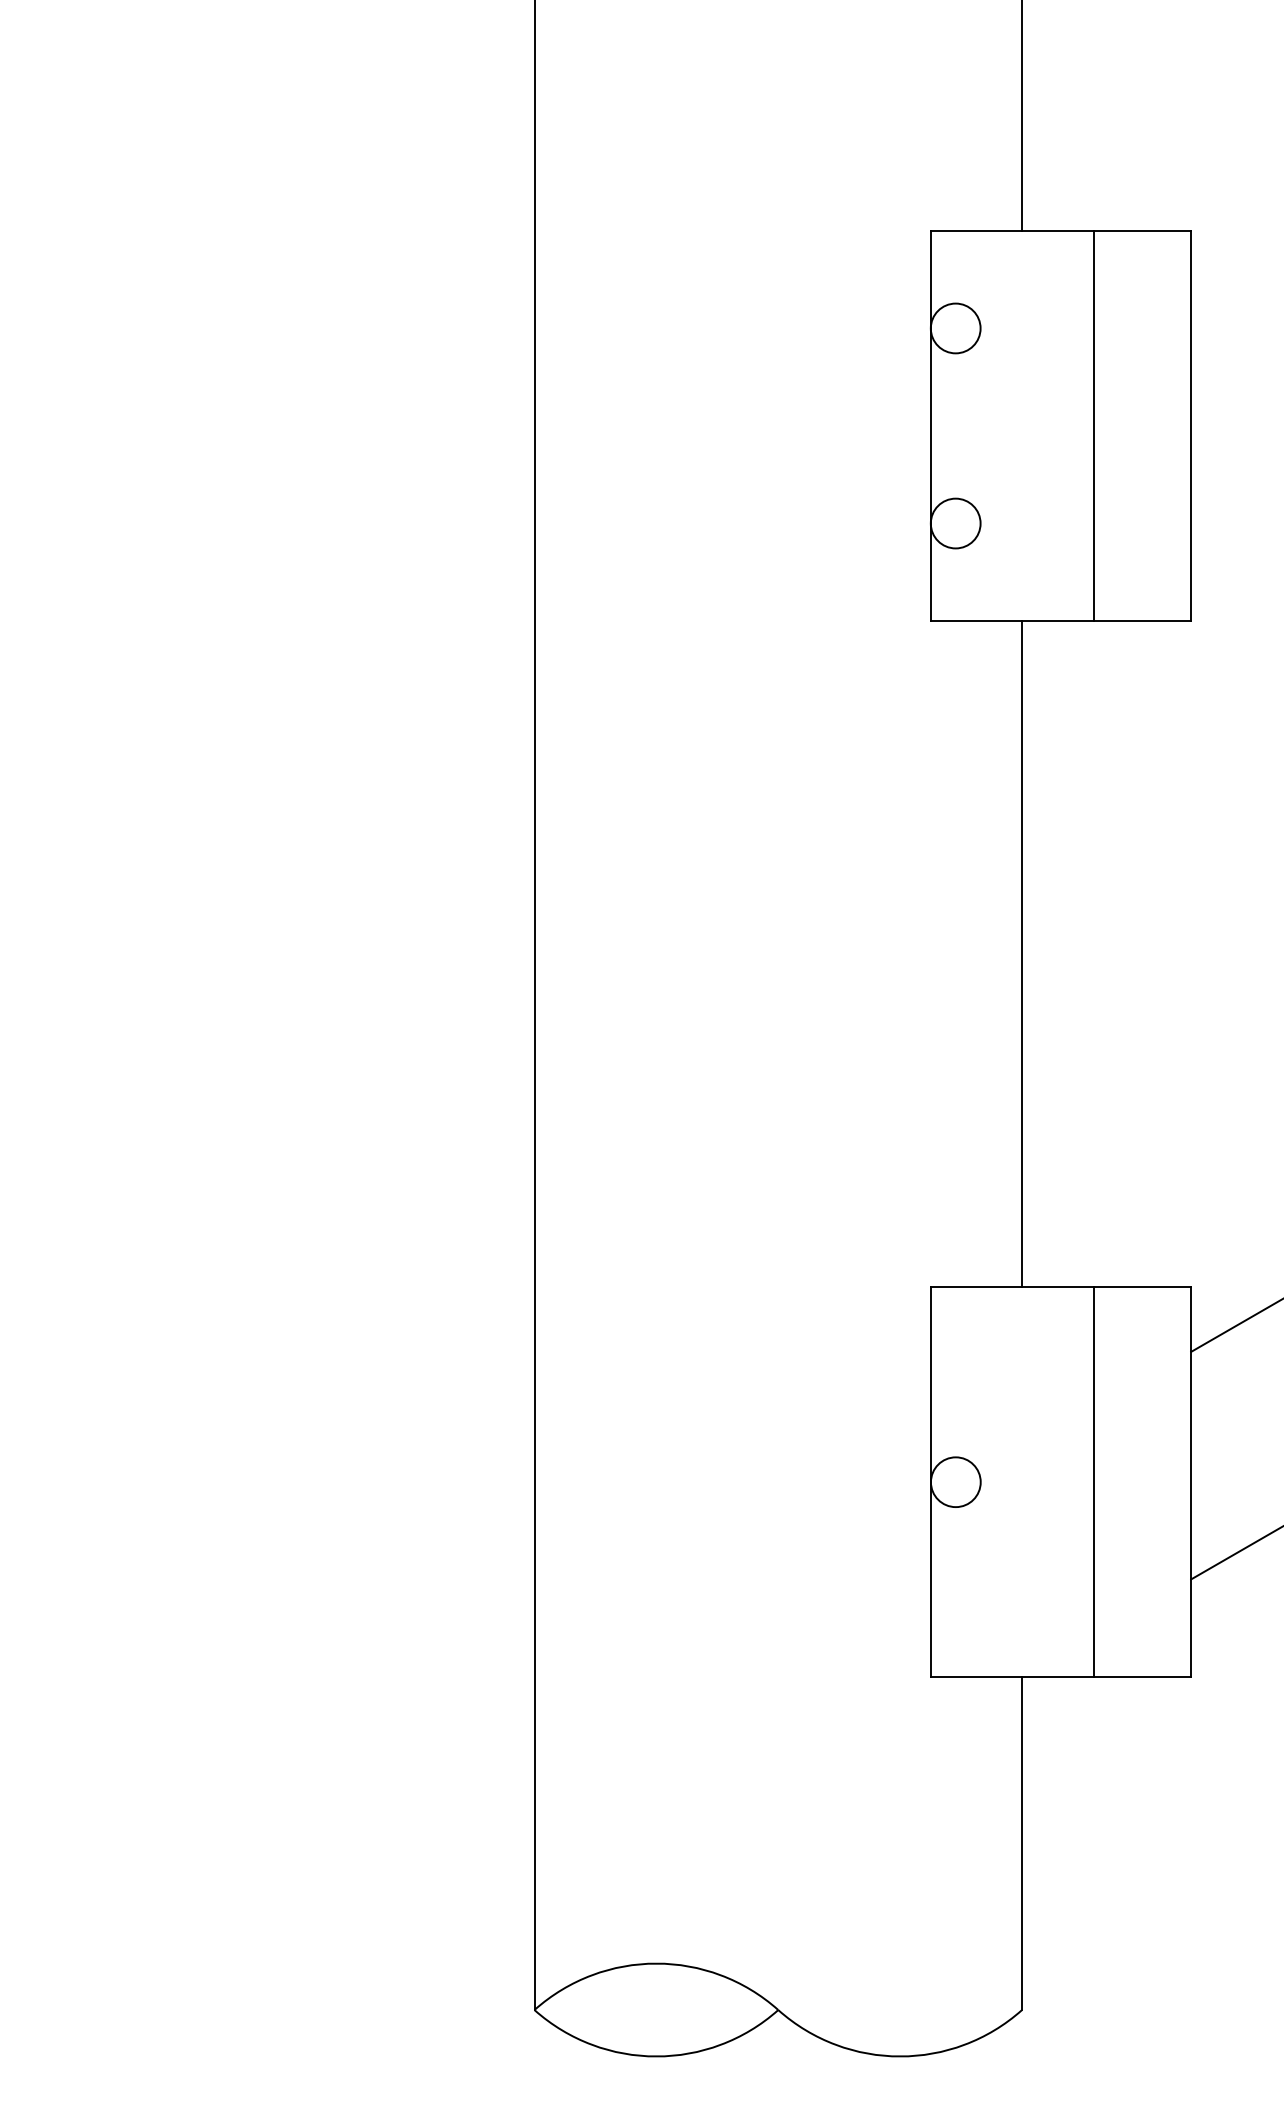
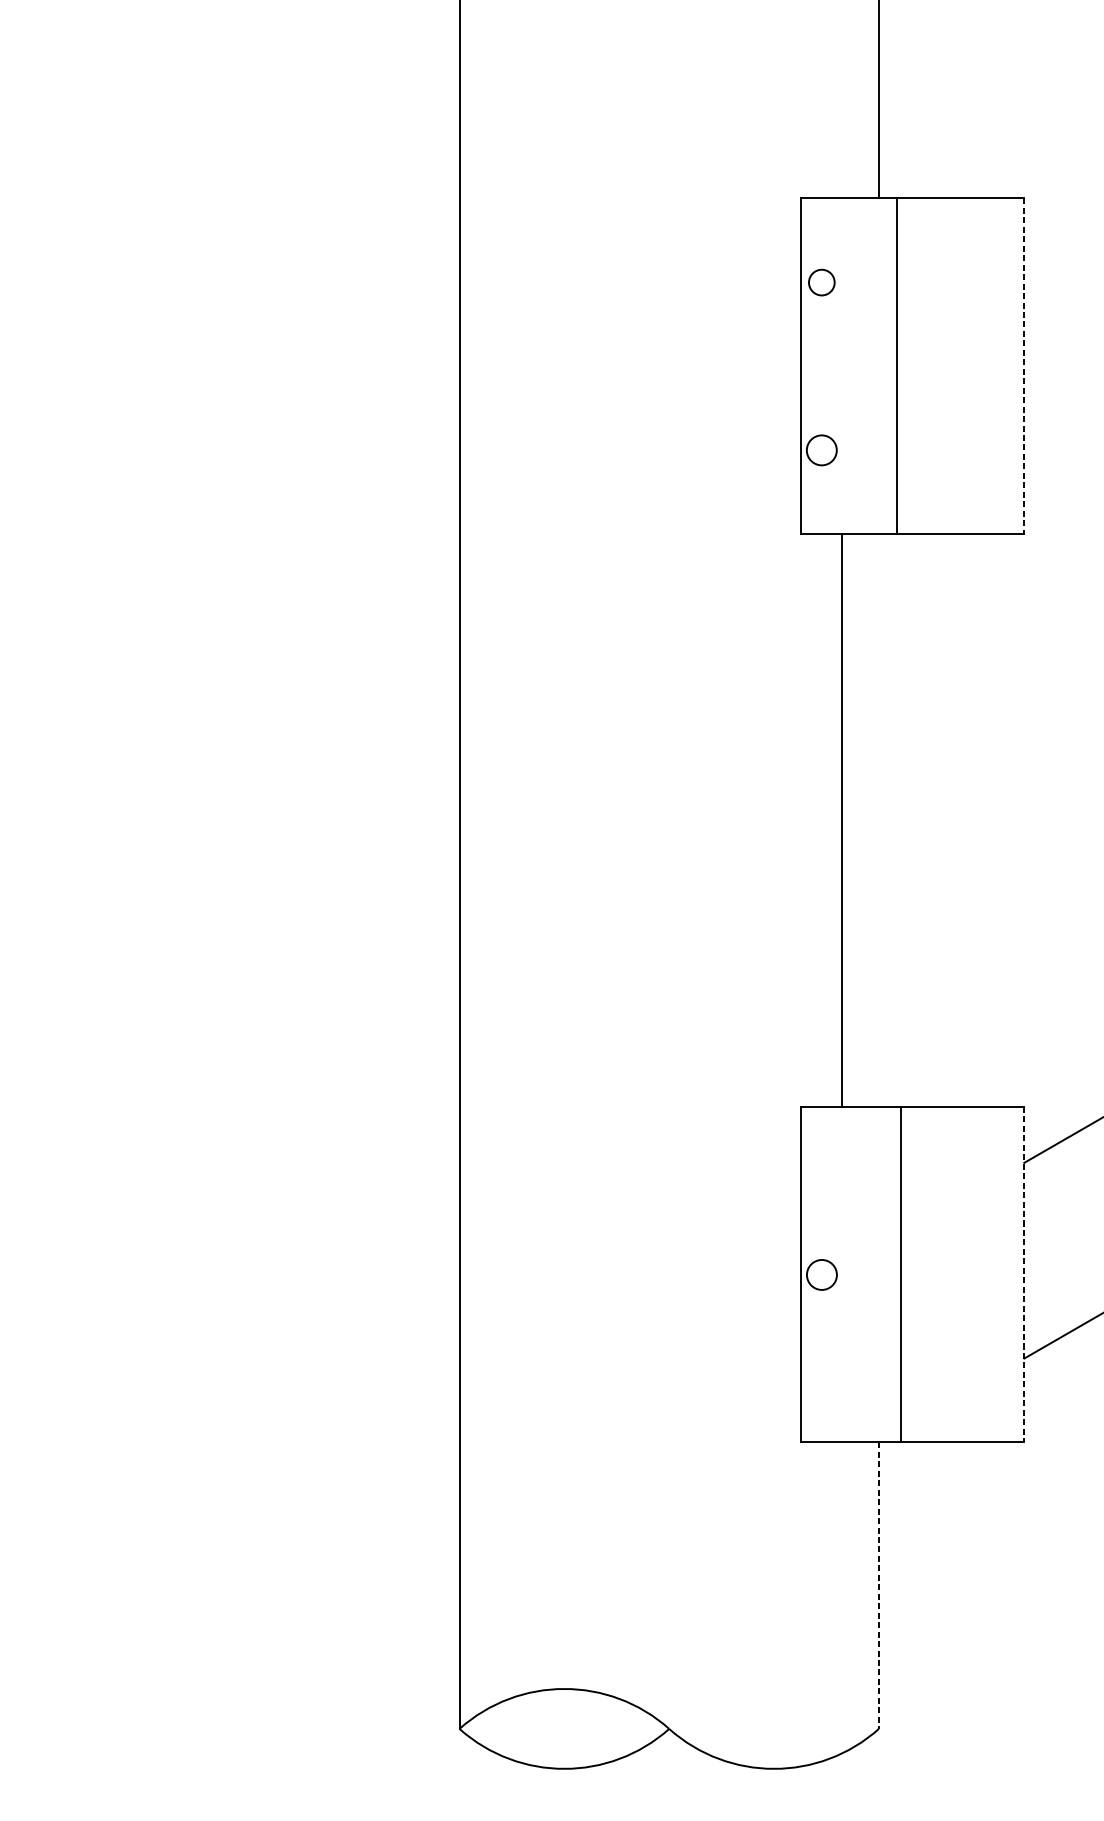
circle: (955, 328) -> (821, 282), size x0.6
line: (1093, 425) -> (896, 366), moved
line: (1191, 426) -> (1024, 366), solid -> dashed
circle: (955, 523) -> (821, 450), size x0.7
line: (1022, 953) -> (842, 820), moved
line: (1093, 1481) -> (900, 1274), moved
circle: (955, 1482) -> (821, 1275), size x0.7
line: (1191, 1482) -> (1024, 1275), solid -> dashed
line: (1022, 1843) -> (879, 1585), solid -> dashed

